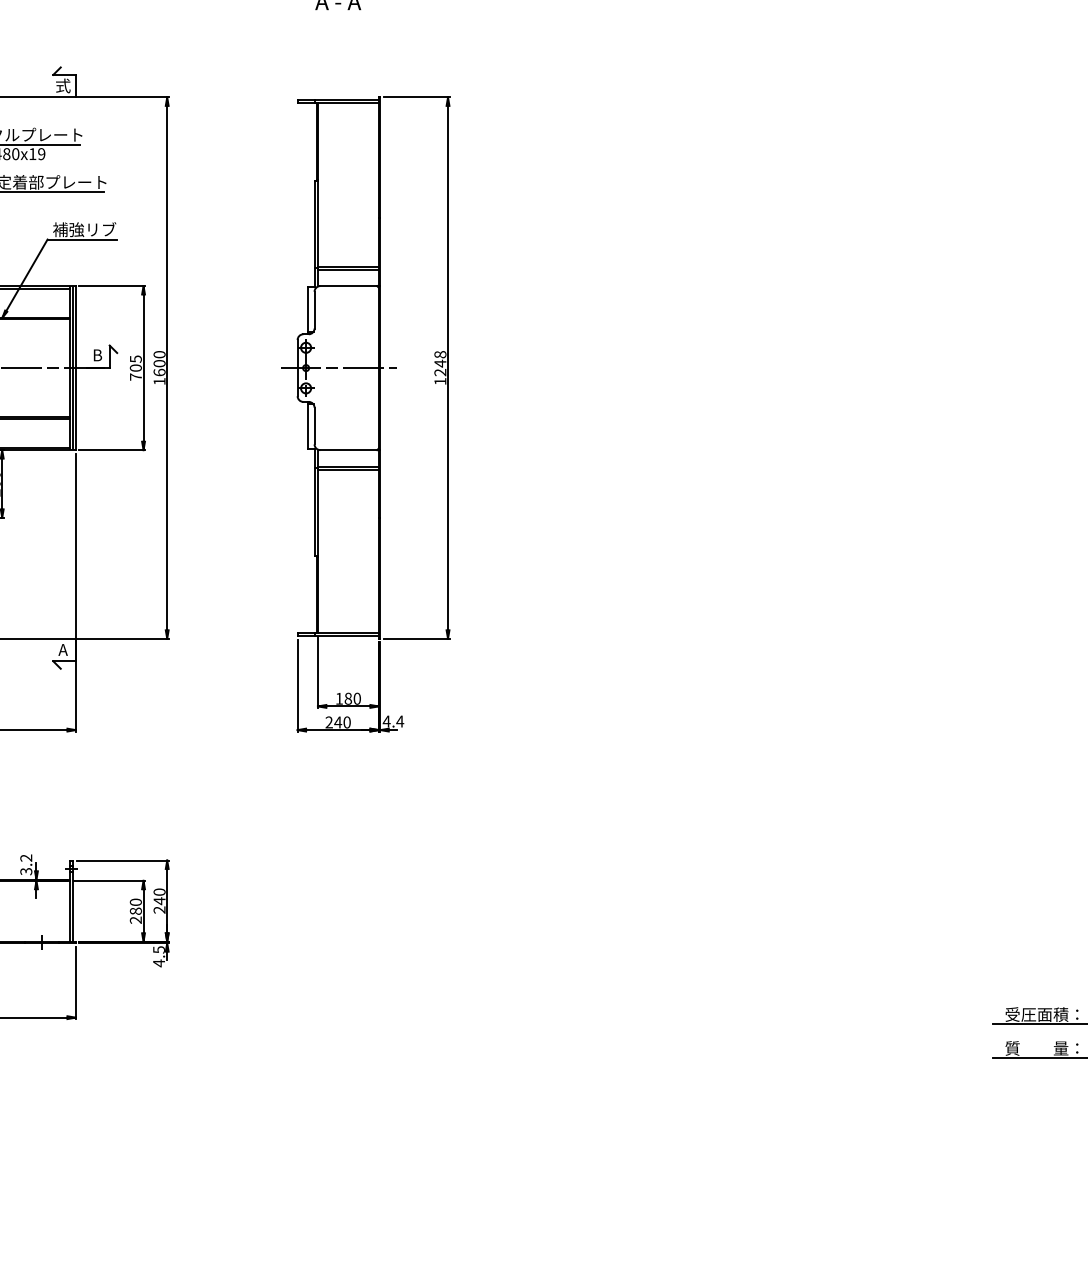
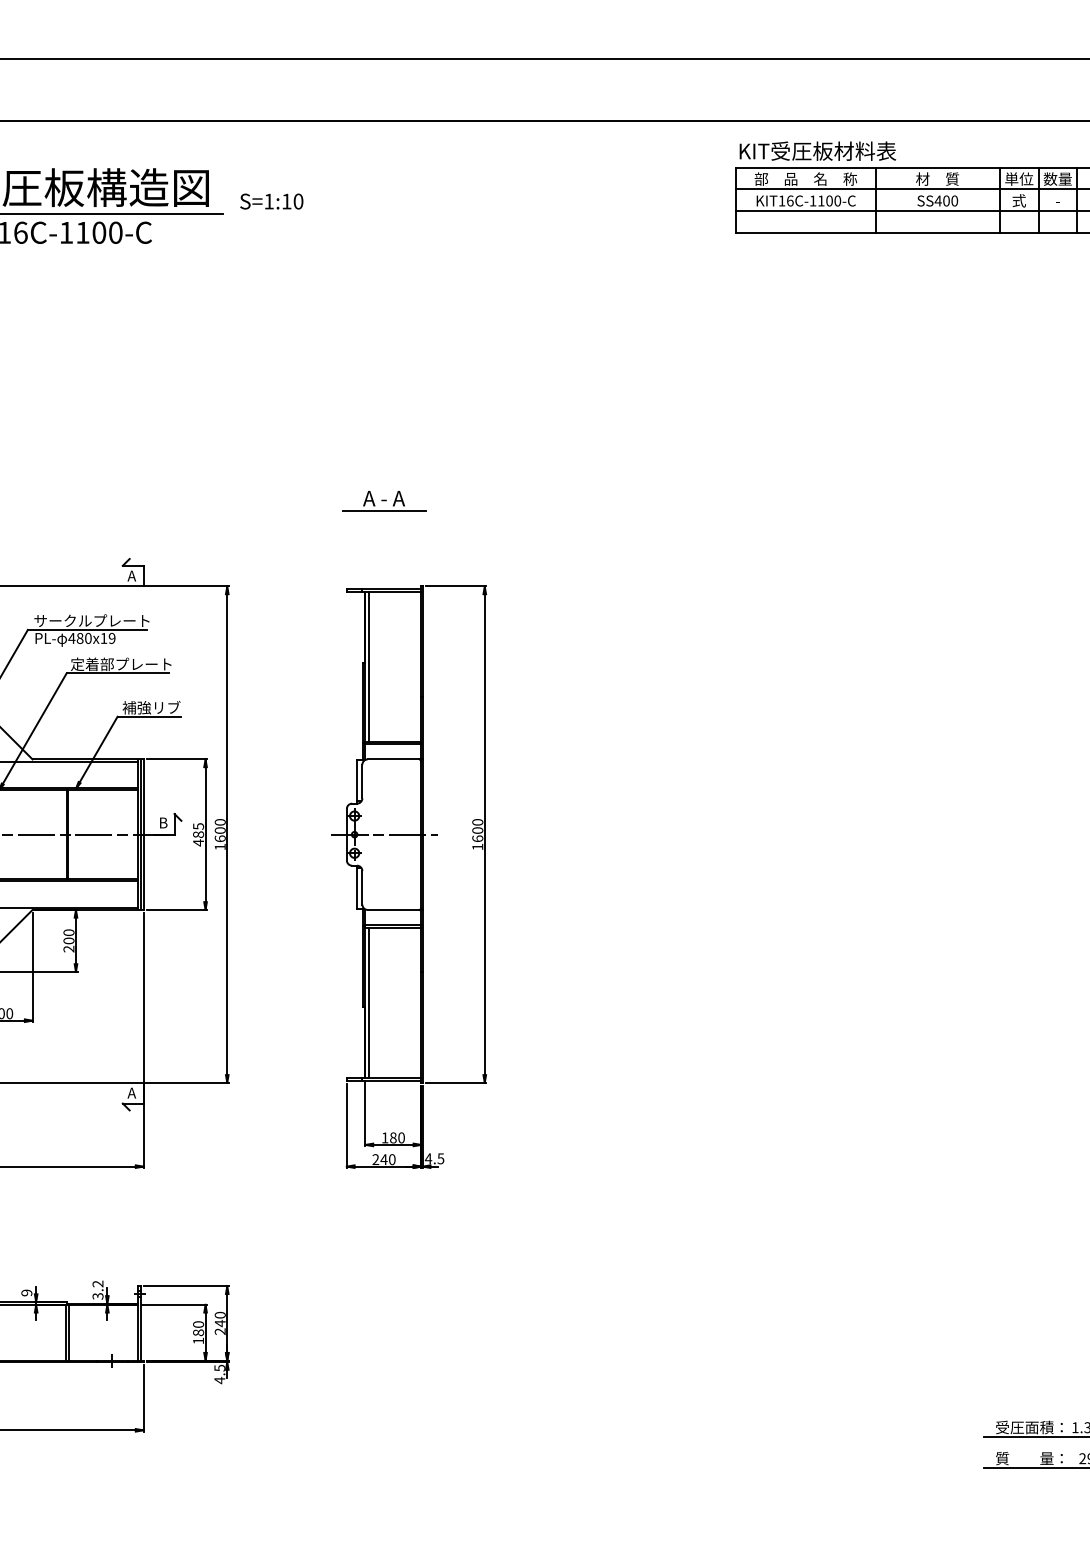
line: (337, 15) -> (383, 511), added
text: (62, 85) -> (131, 575), 式 -> A
line: (321, 184) -> (368, 666), added
text: (440, 363) -> (477, 830), 1248 -> 1600
text: (135, 372) -> (198, 838), 705 -> 485
line: (321, 551) -> (368, 1002), added
text: (399, 721) -> (440, 1158), 4.4 -> 4.5
text: (135, 919) -> (198, 1340), 280 -> 180

